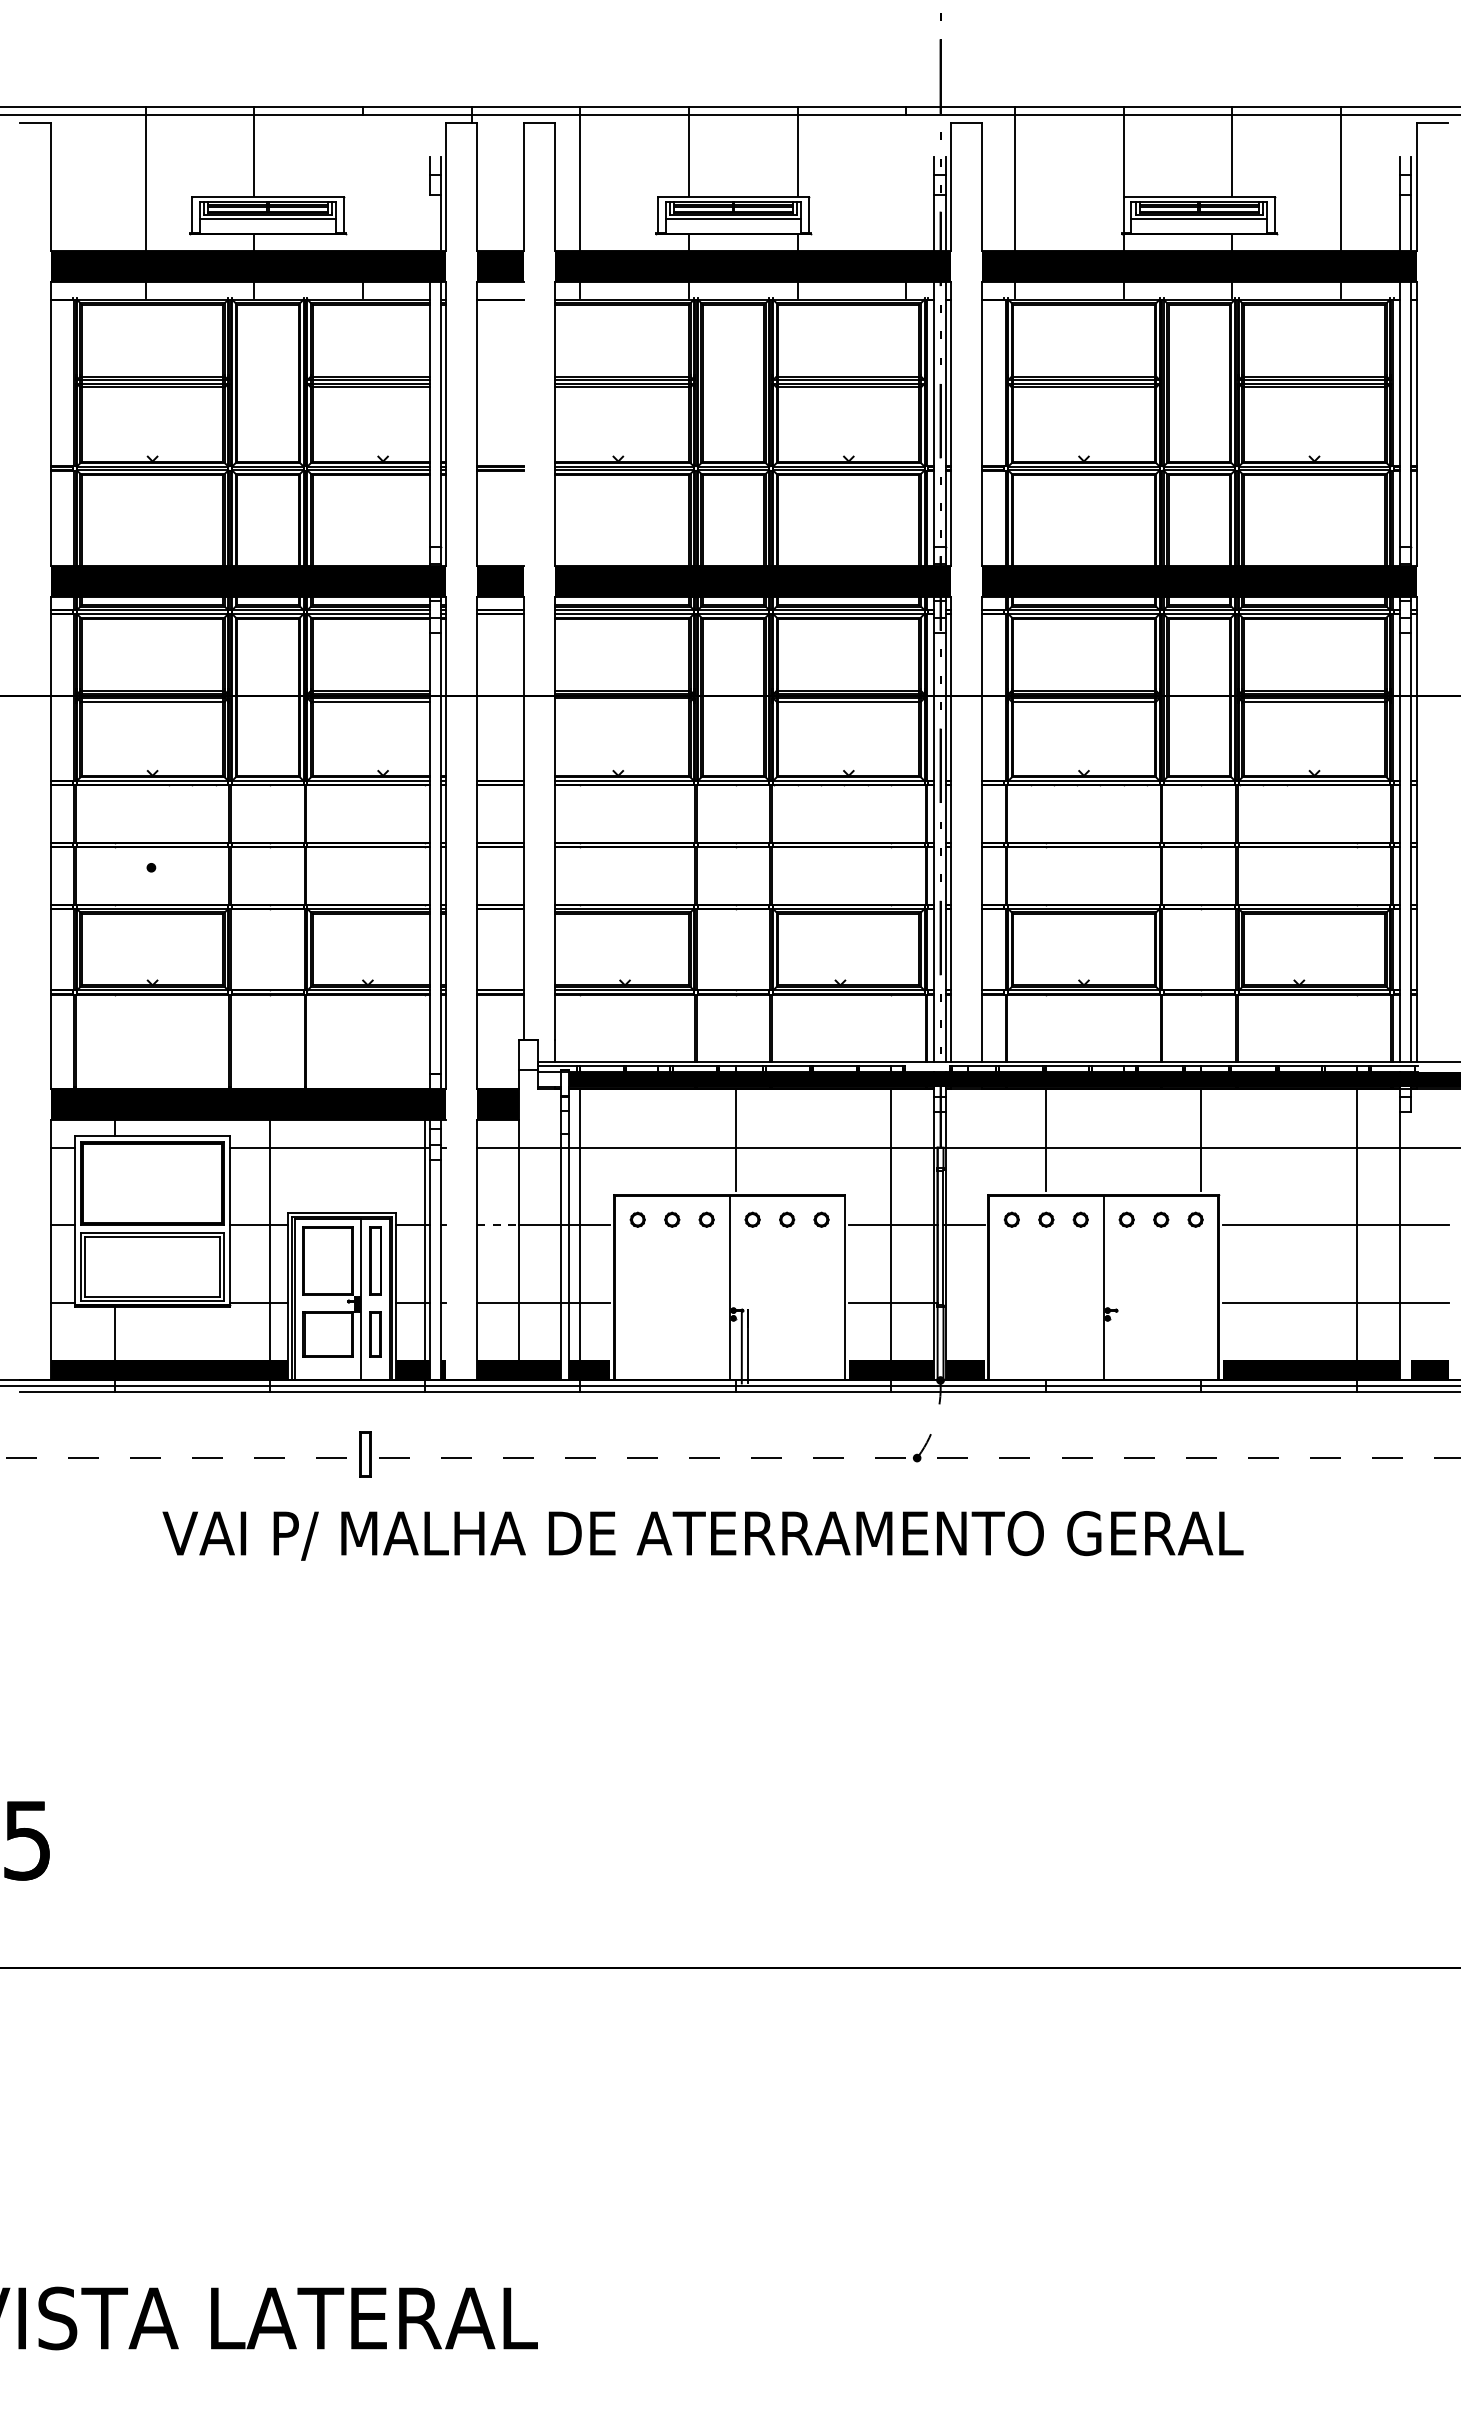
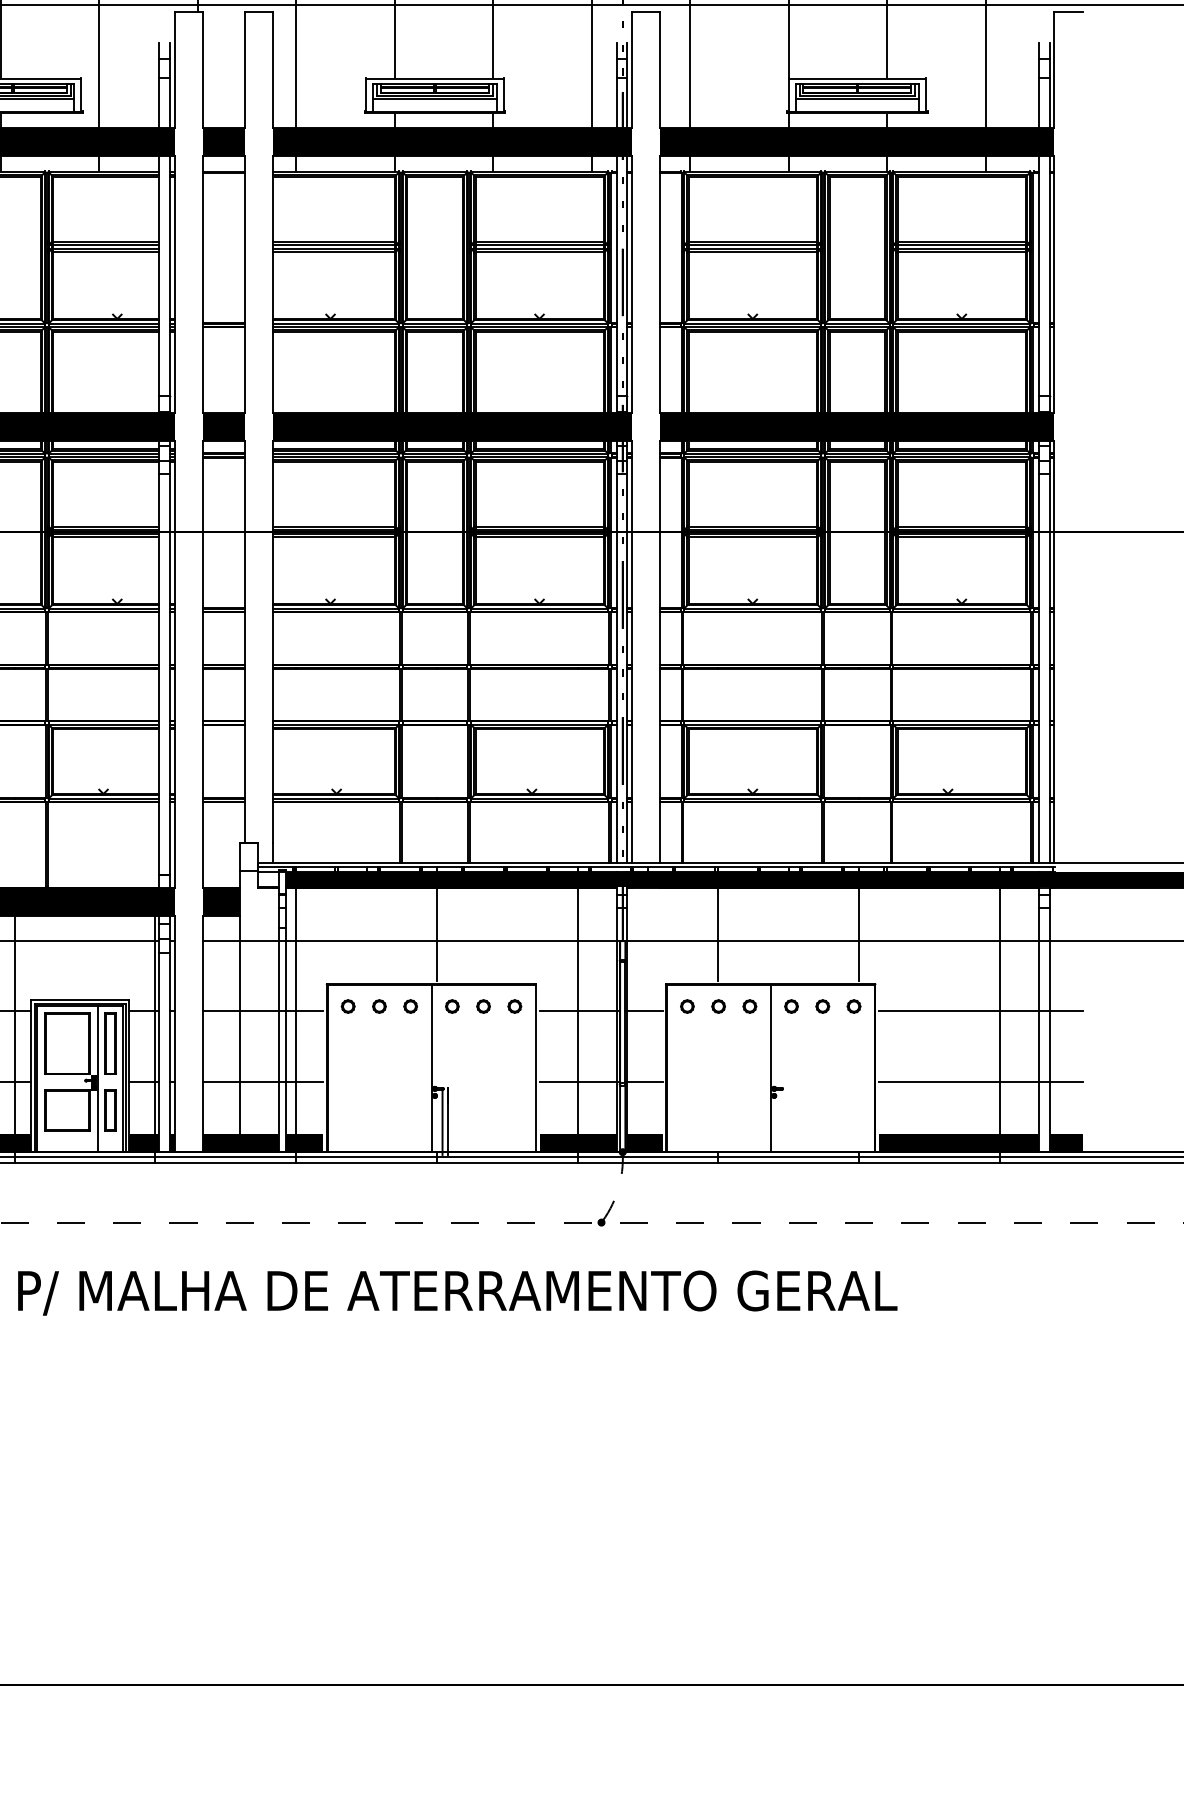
line: (363, 183) -> (99, 66), added
line: (906, 183) -> (591, 66), added
line: (429, 223) -> (159, 103), added
line: (524, 423) -> (245, 284), added
line: (622, 701) -> (334, 536), added
line: (927, 1066) -> (610, 867), added
line: (498, 1225) -> (221, 1011), dashed -> solid
line: (1411, 1245) -> (1049, 1029), added
line: (446, 1250) -> (174, 1034), added
line: (963, 1302) -> (643, 1081), added
part: (365, 1454) -> (101, 1219), removed

